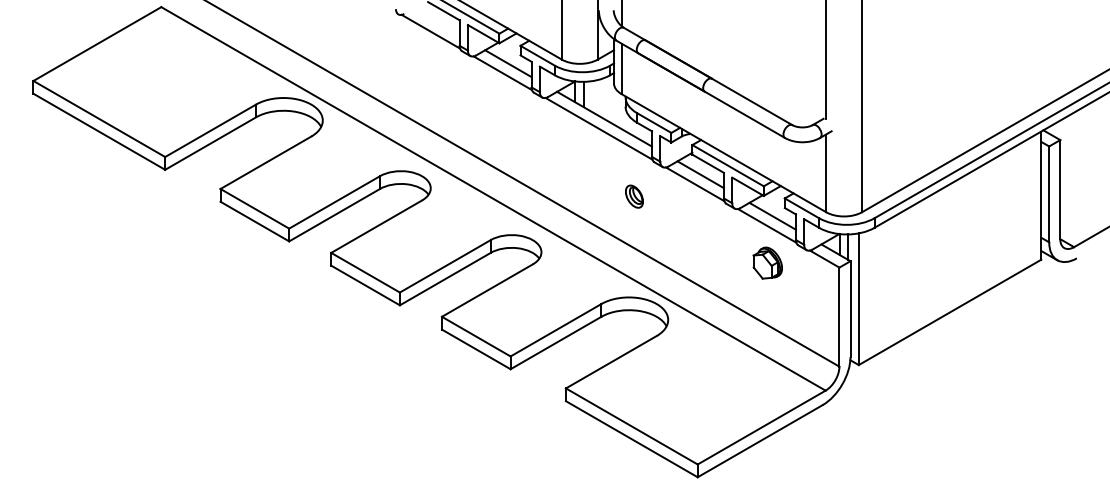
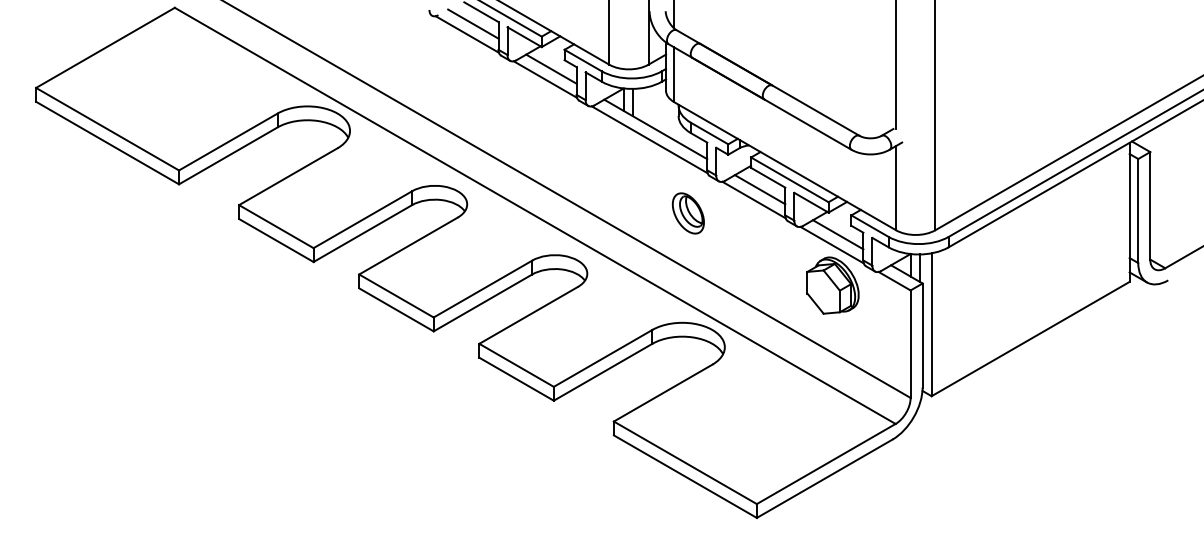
line: (436, 21) -> (473, 23), added
part: (633, 196) -> (687, 213), size x1.67
part: (767, 263) -> (832, 285), size x1.67

